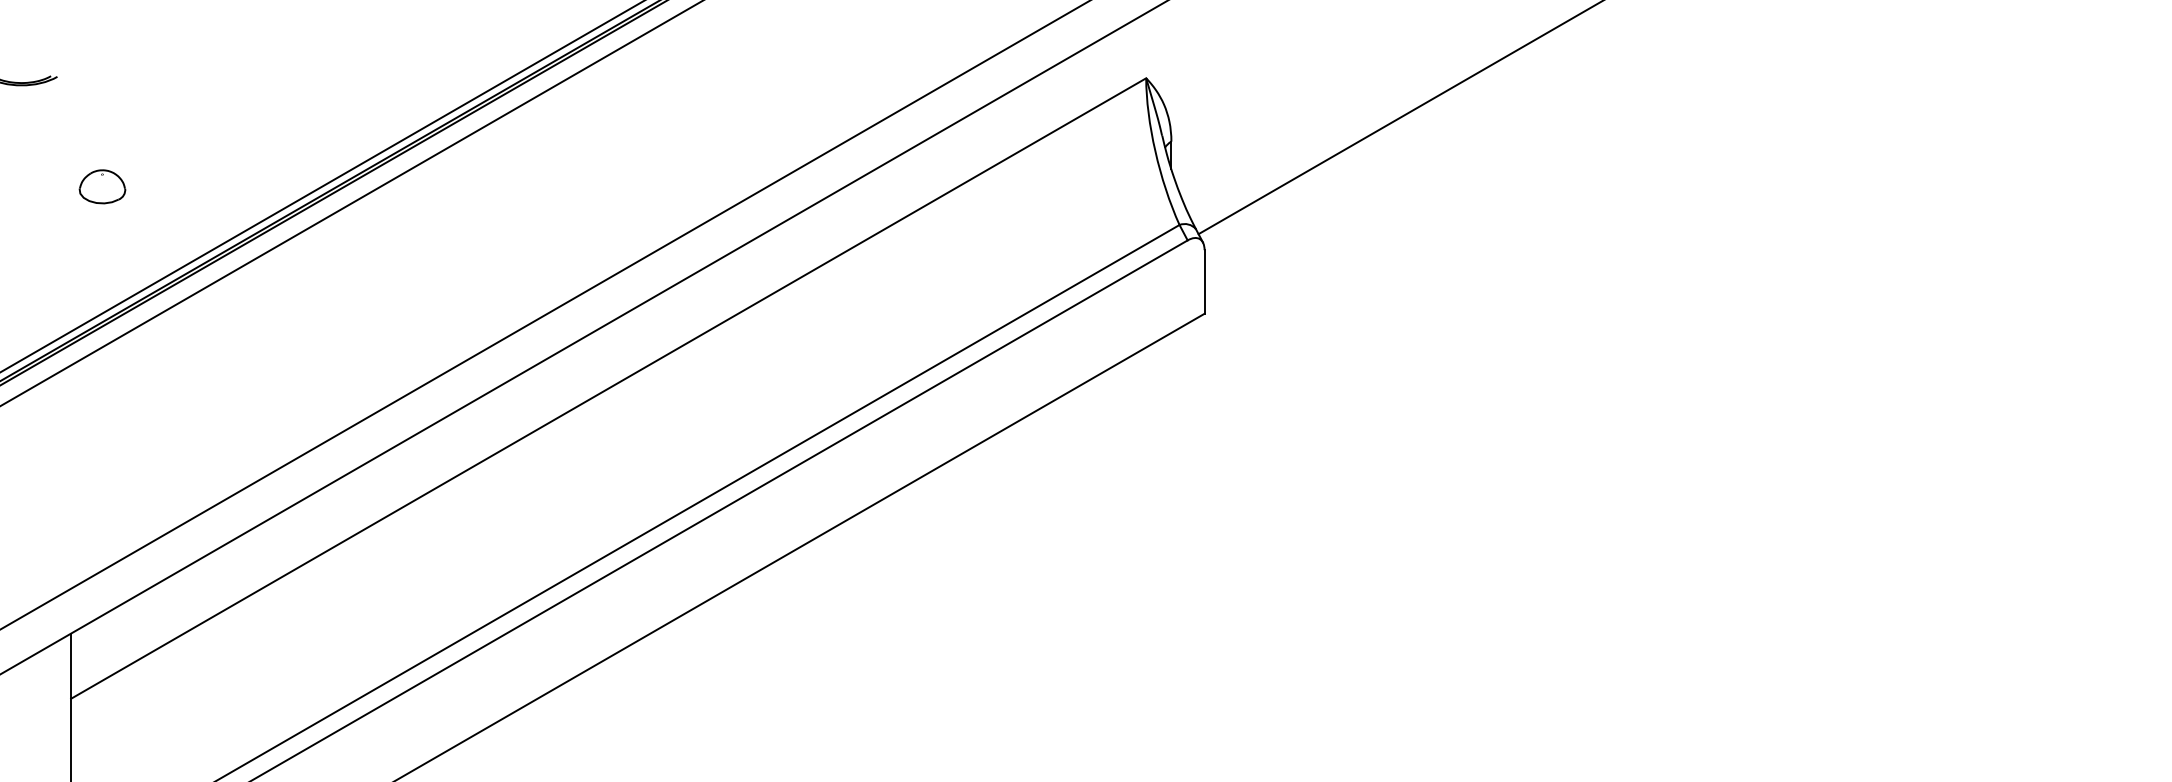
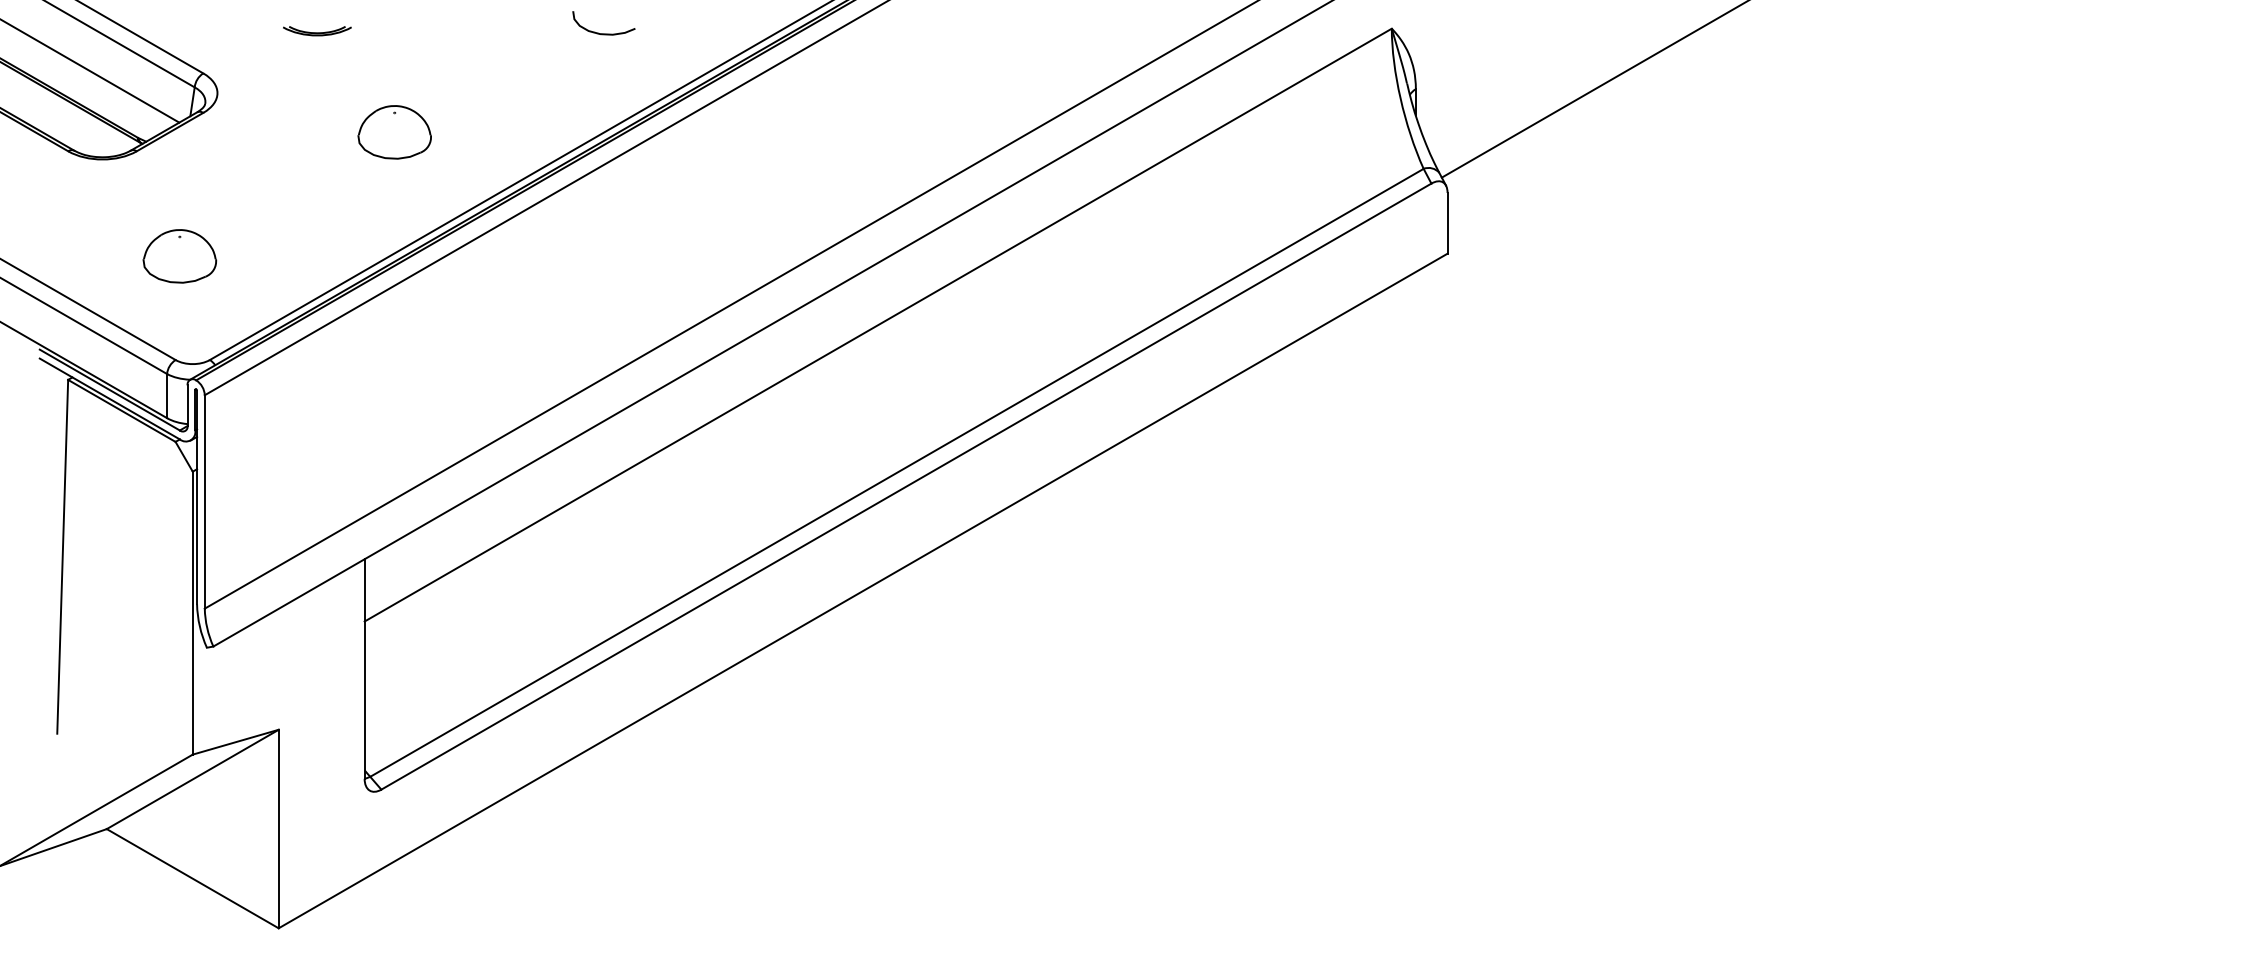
curve: (321, 83) -> (603, 33), added
part: (102, 186) -> (394, 132), size x1.67

